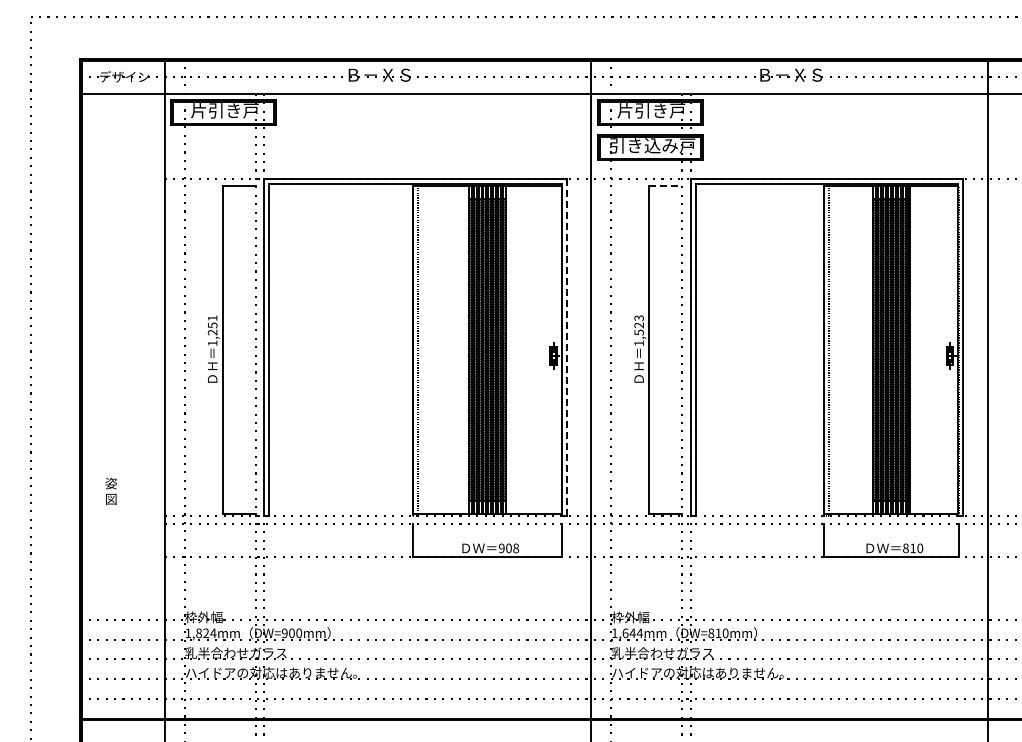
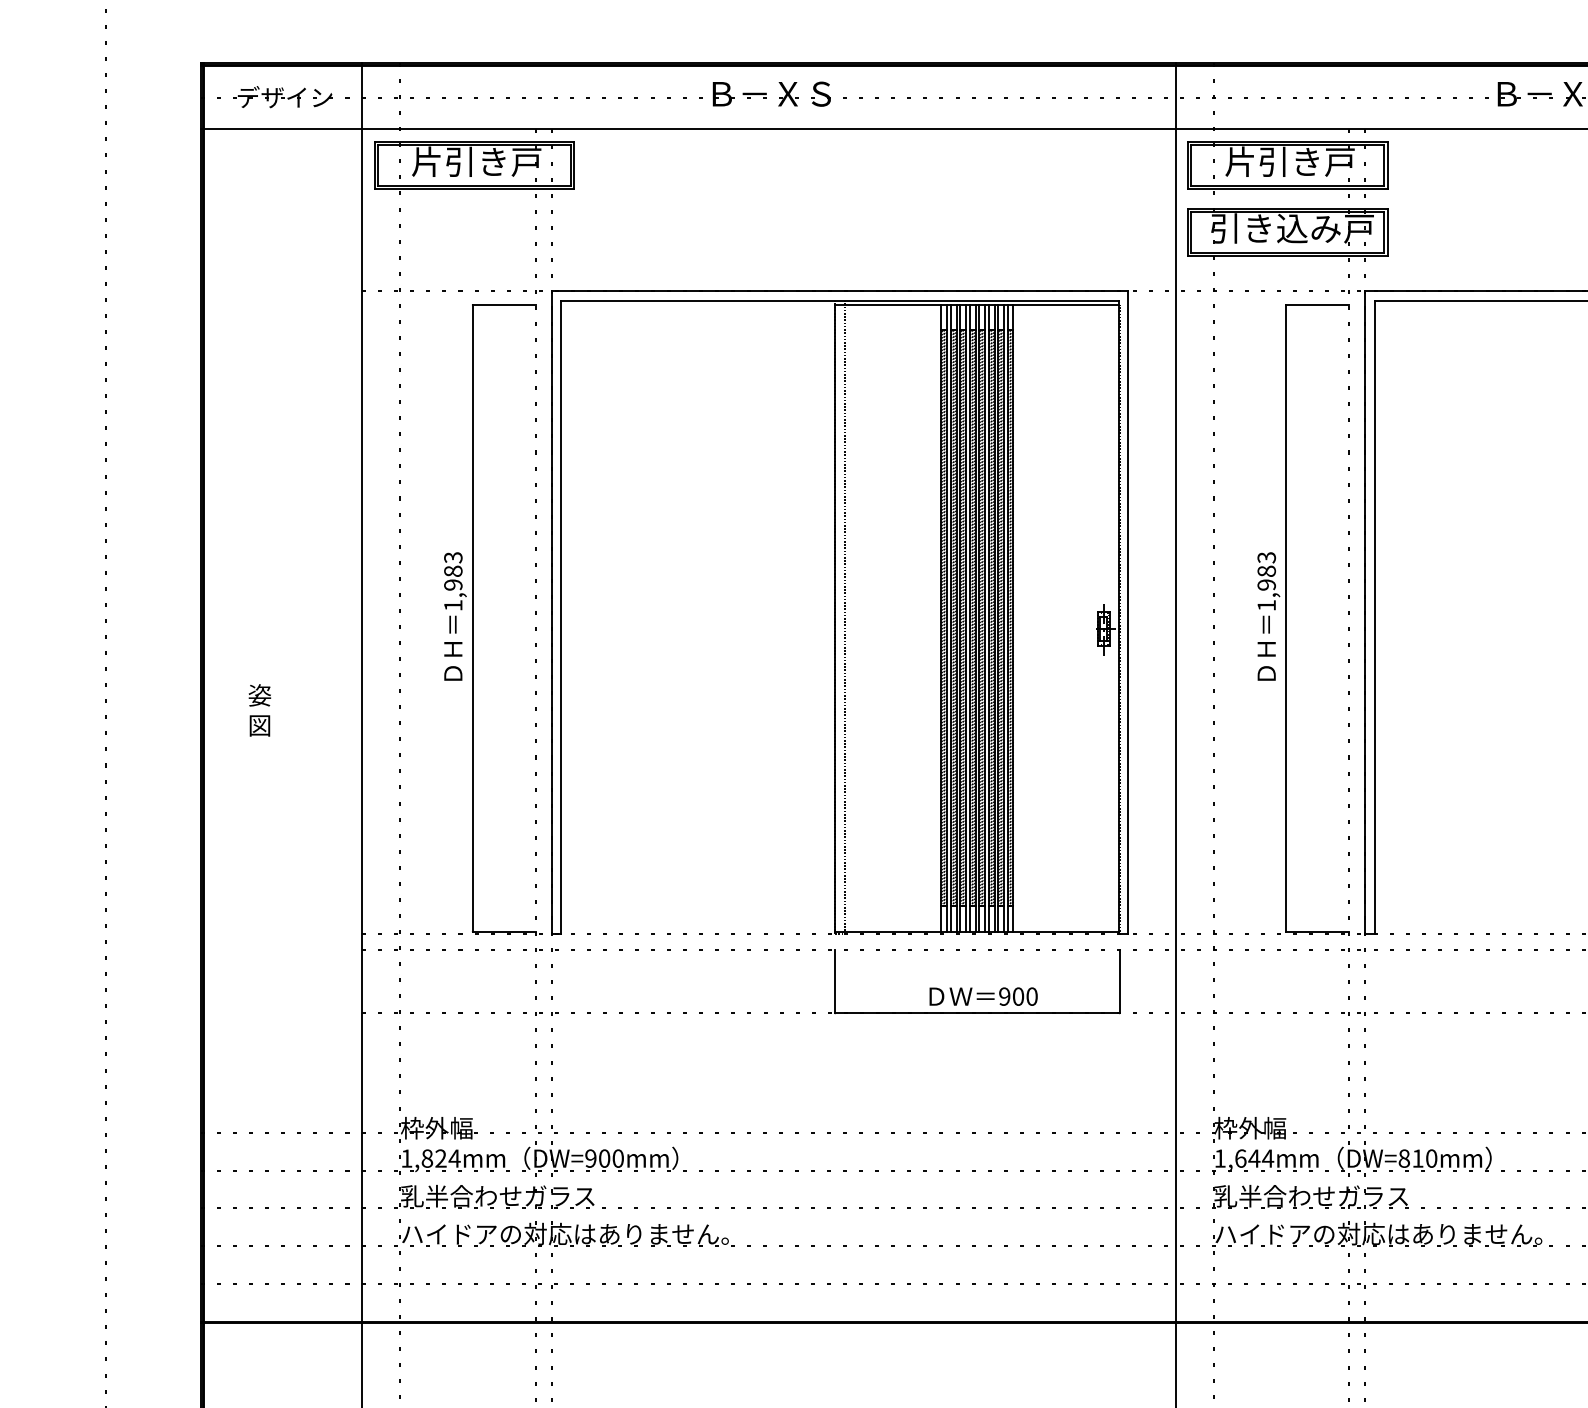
line: (665, 185) -> (1316, 304), dashed -> solid
text: (212, 325) -> (453, 571), 1,251 -> 1,983
text: (638, 328) -> (1265, 577), 1,523 -> 1,983
line: (566, 347) -> (1128, 613), dashed -> solid
text: (110, 491) -> (258, 710), moved
text: (516, 548) -> (1032, 996), 908 -> 900

